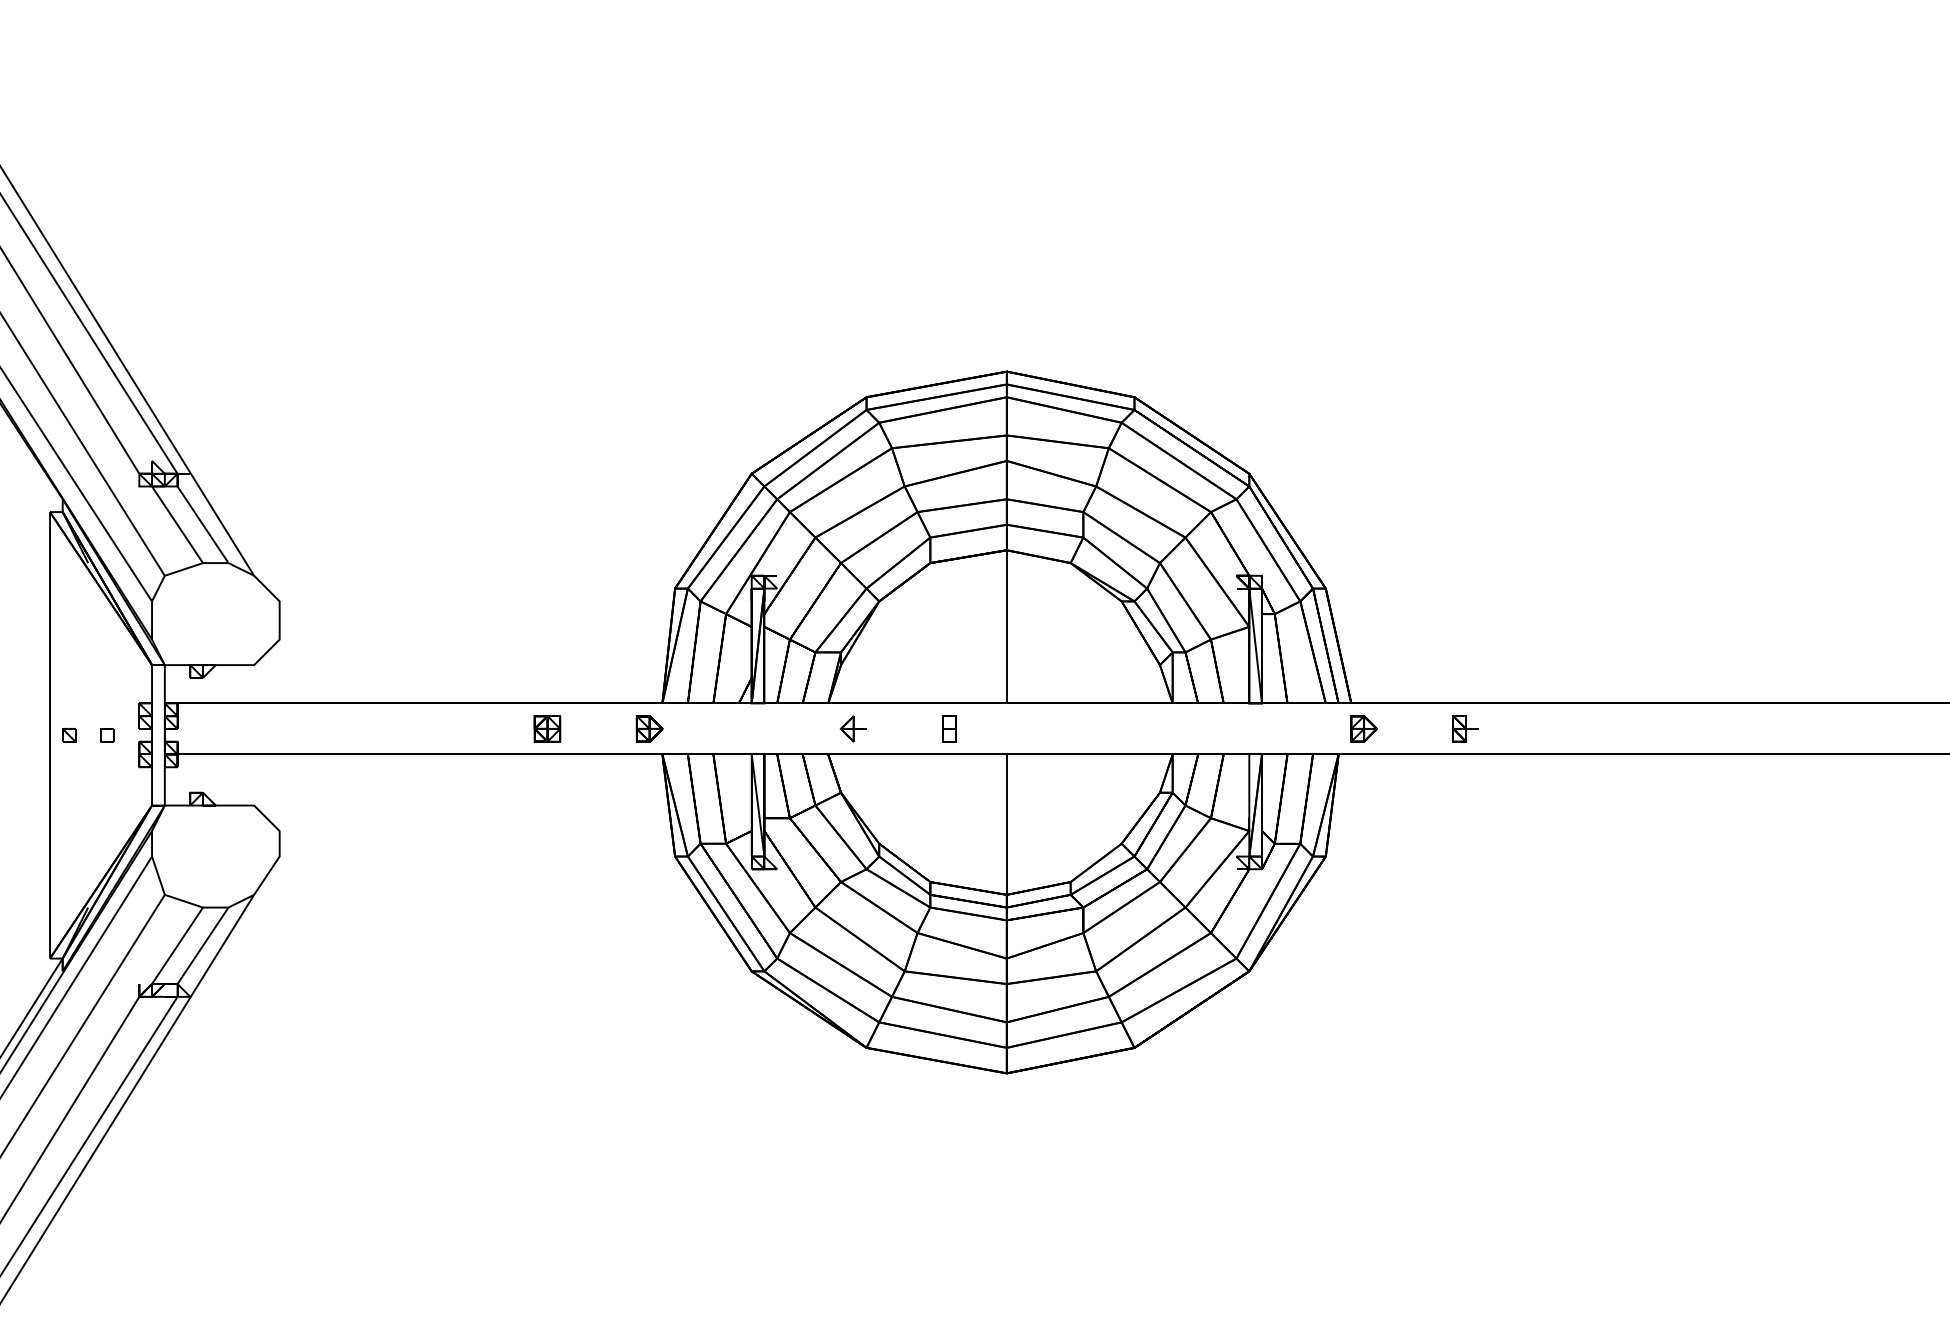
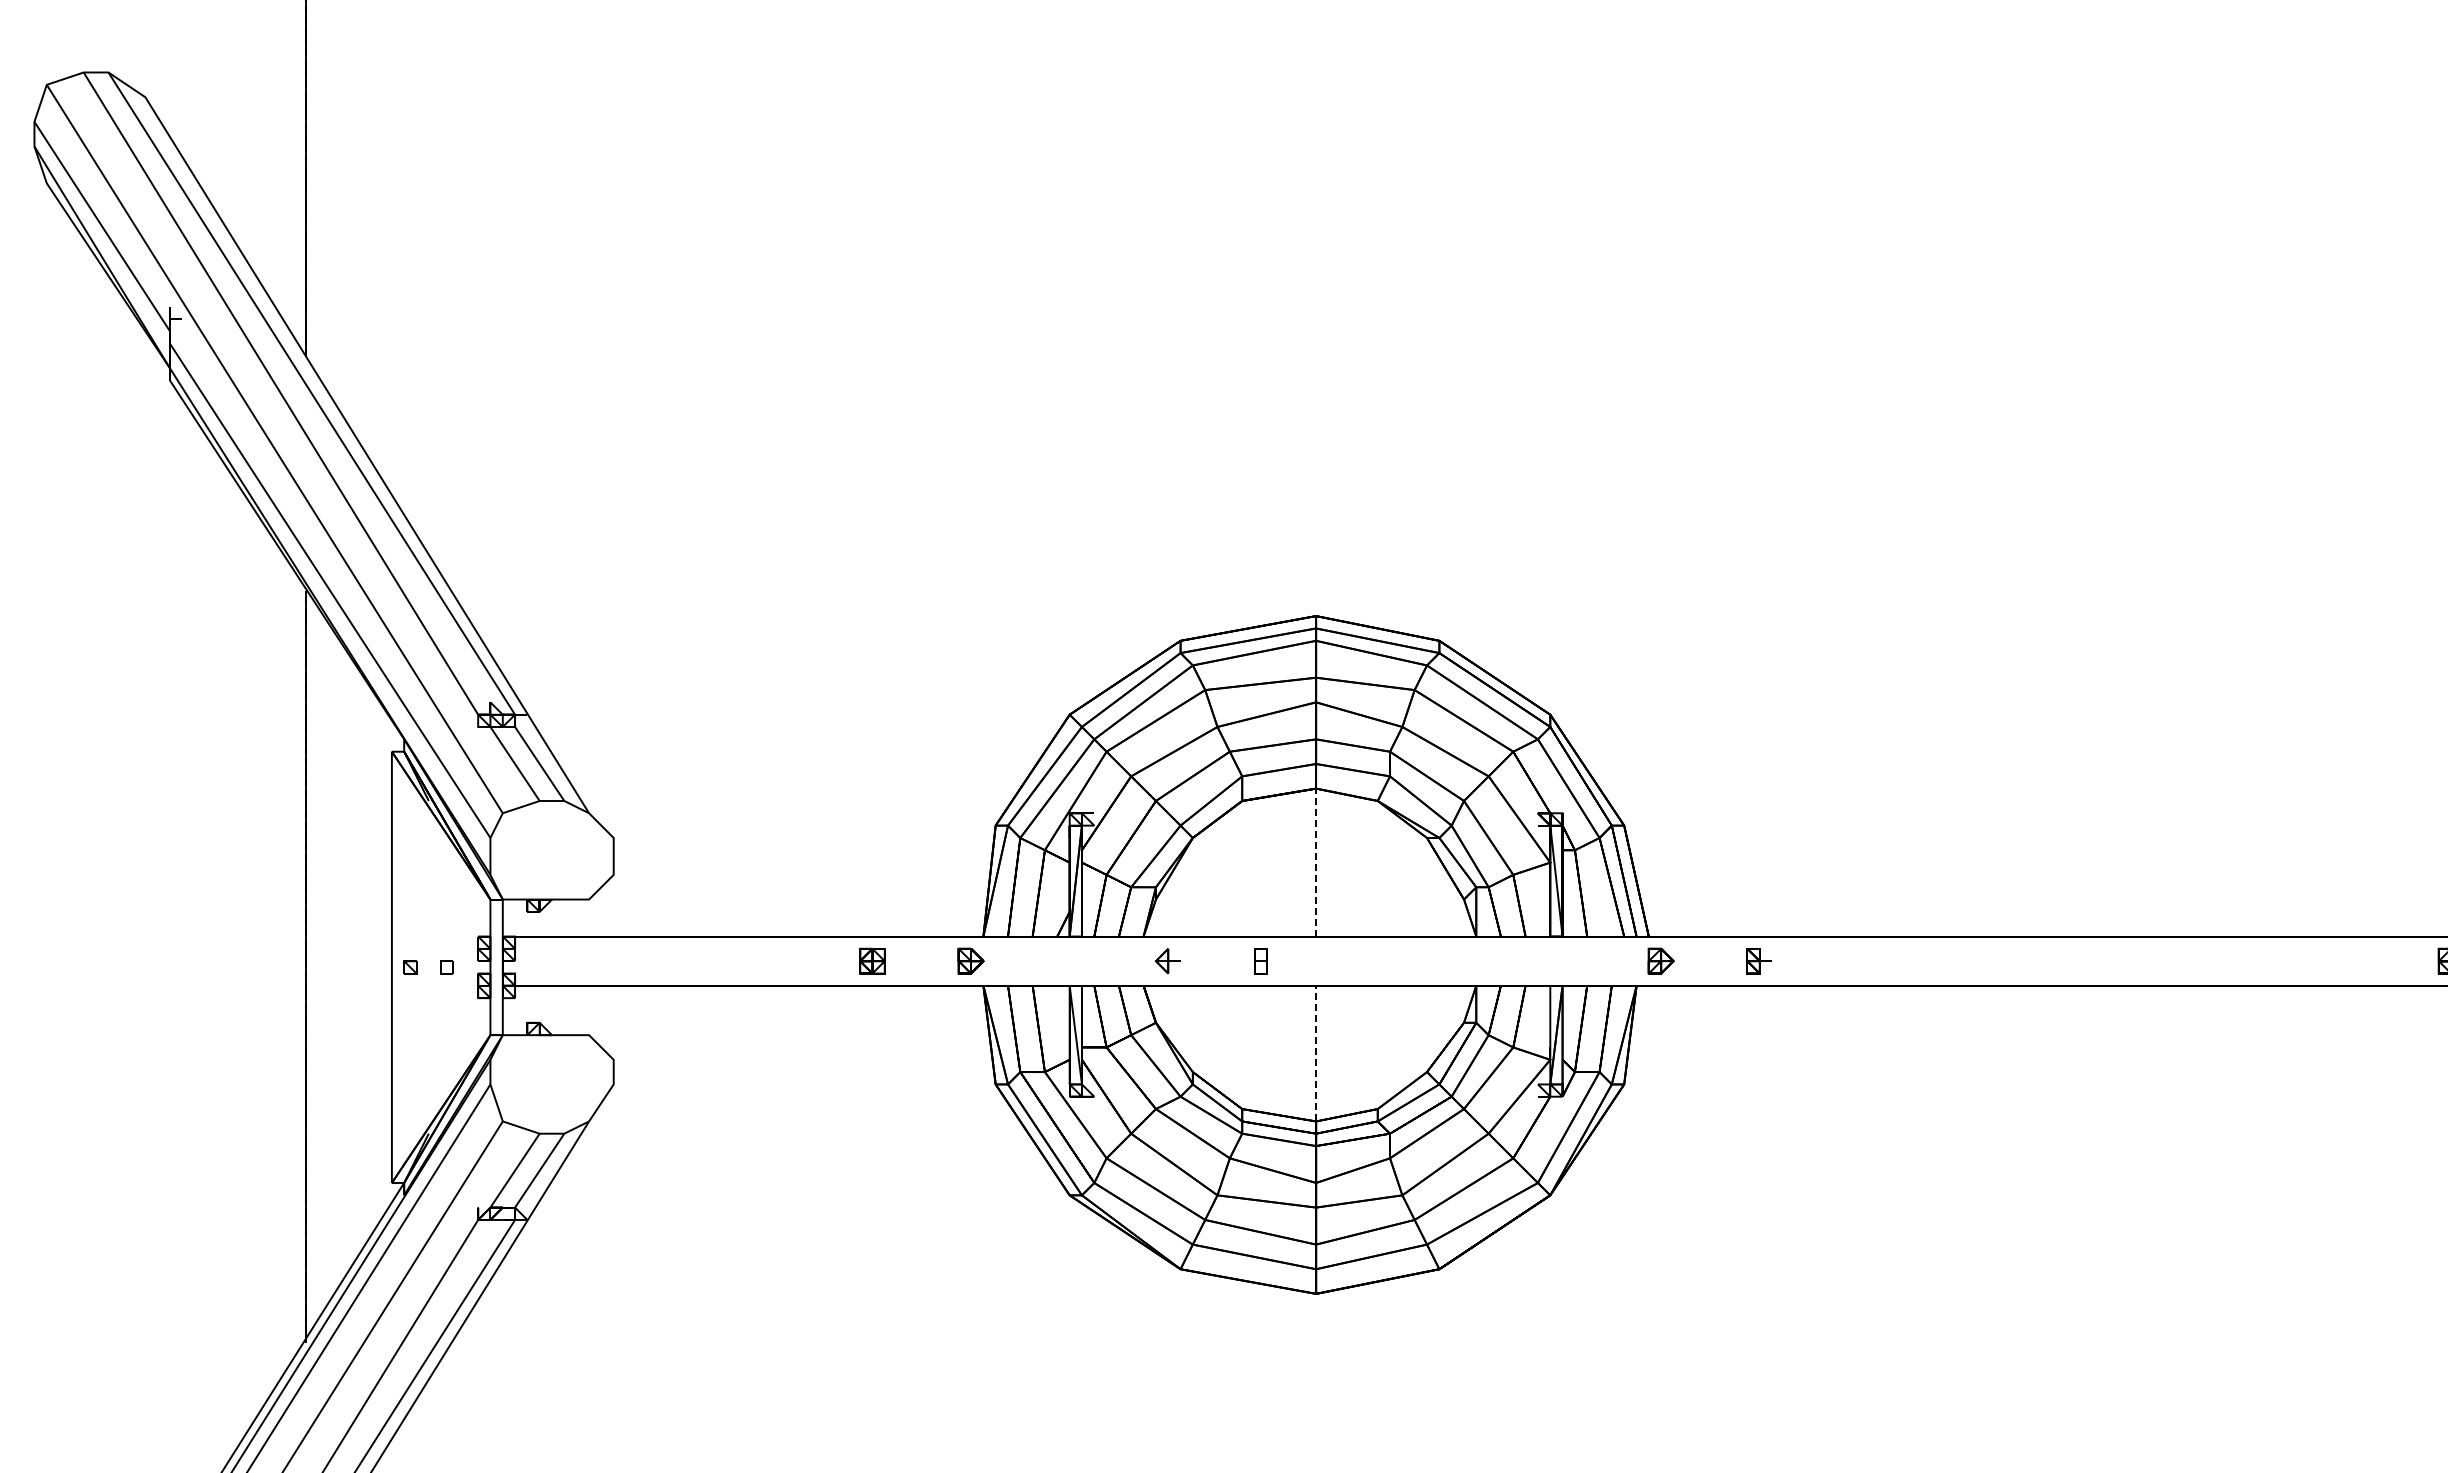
line: (1007, 626) -> (1316, 862), solid -> dashed
line: (1007, 824) -> (1316, 1053), solid -> dashed

